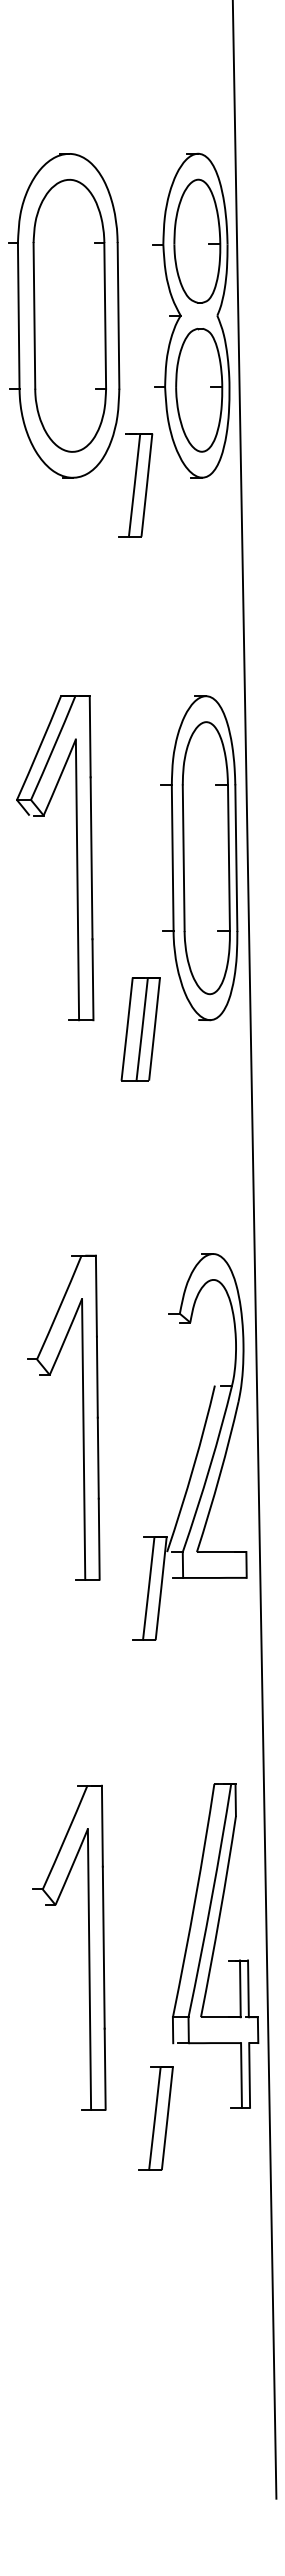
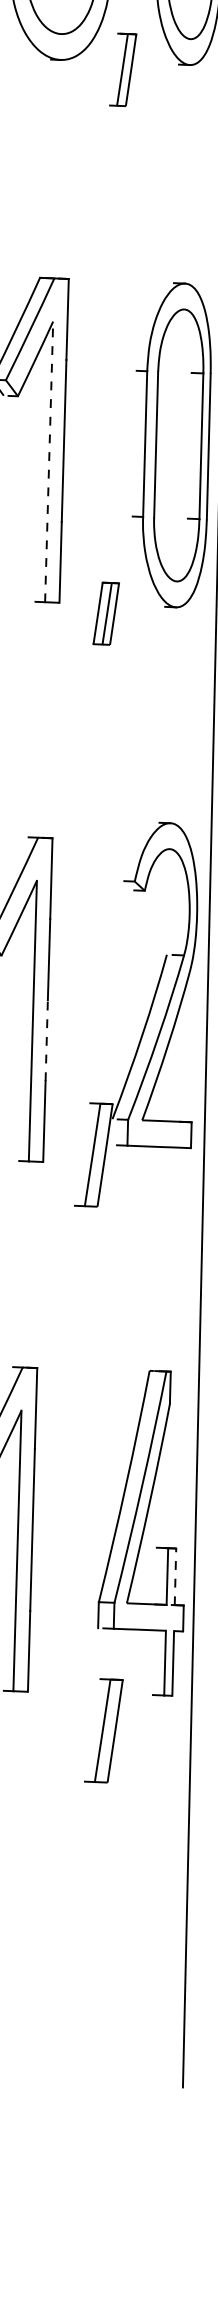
part: (135, 485) -> (122, 70), size x0.7
line: (77, 879) -> (49, 461), solid -> dashed
part: (140, 1029) -> (106, 613), size x0.6
part: (197, 1449) -> (146, 1017), moved
line: (98, 1458) -> (46, 1040), solid -> dashed
line: (248, 1988) -> (175, 1576), solid -> dashed
part: (155, 2118) -> (103, 1730), moved

